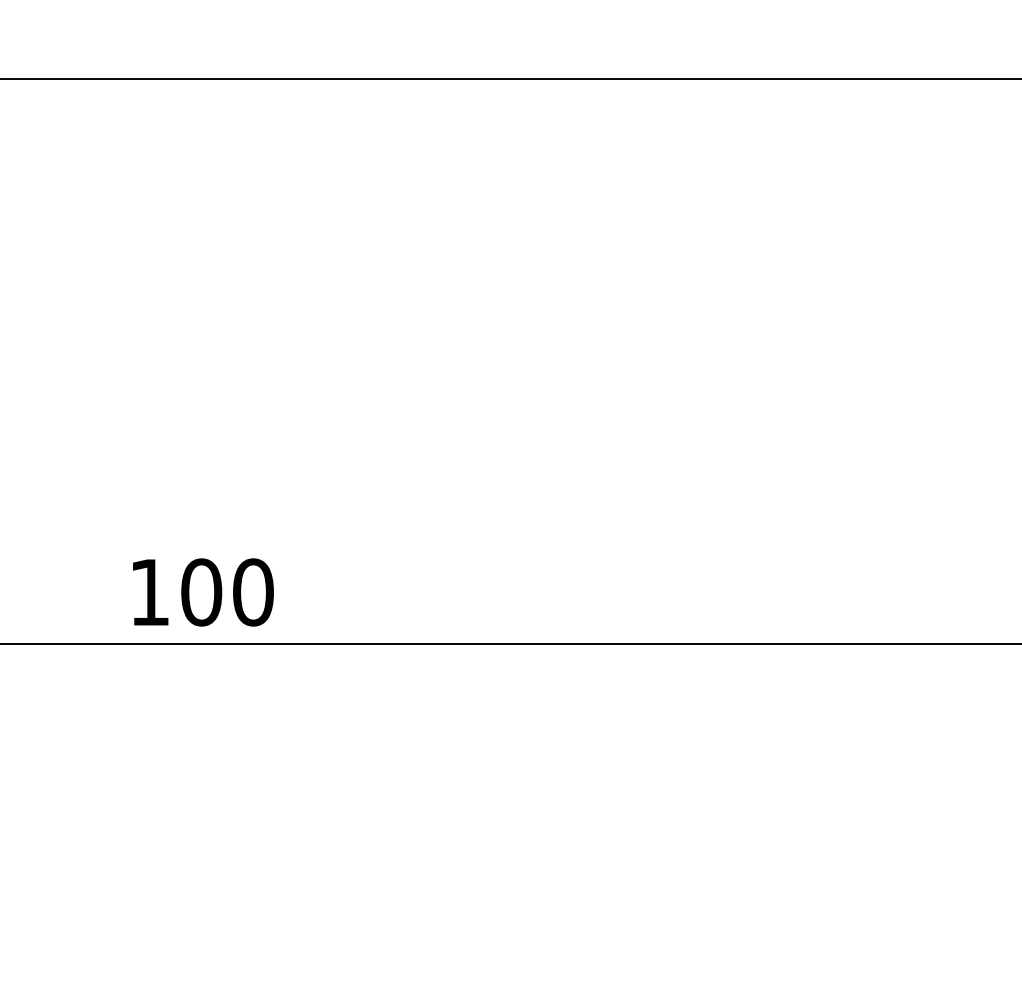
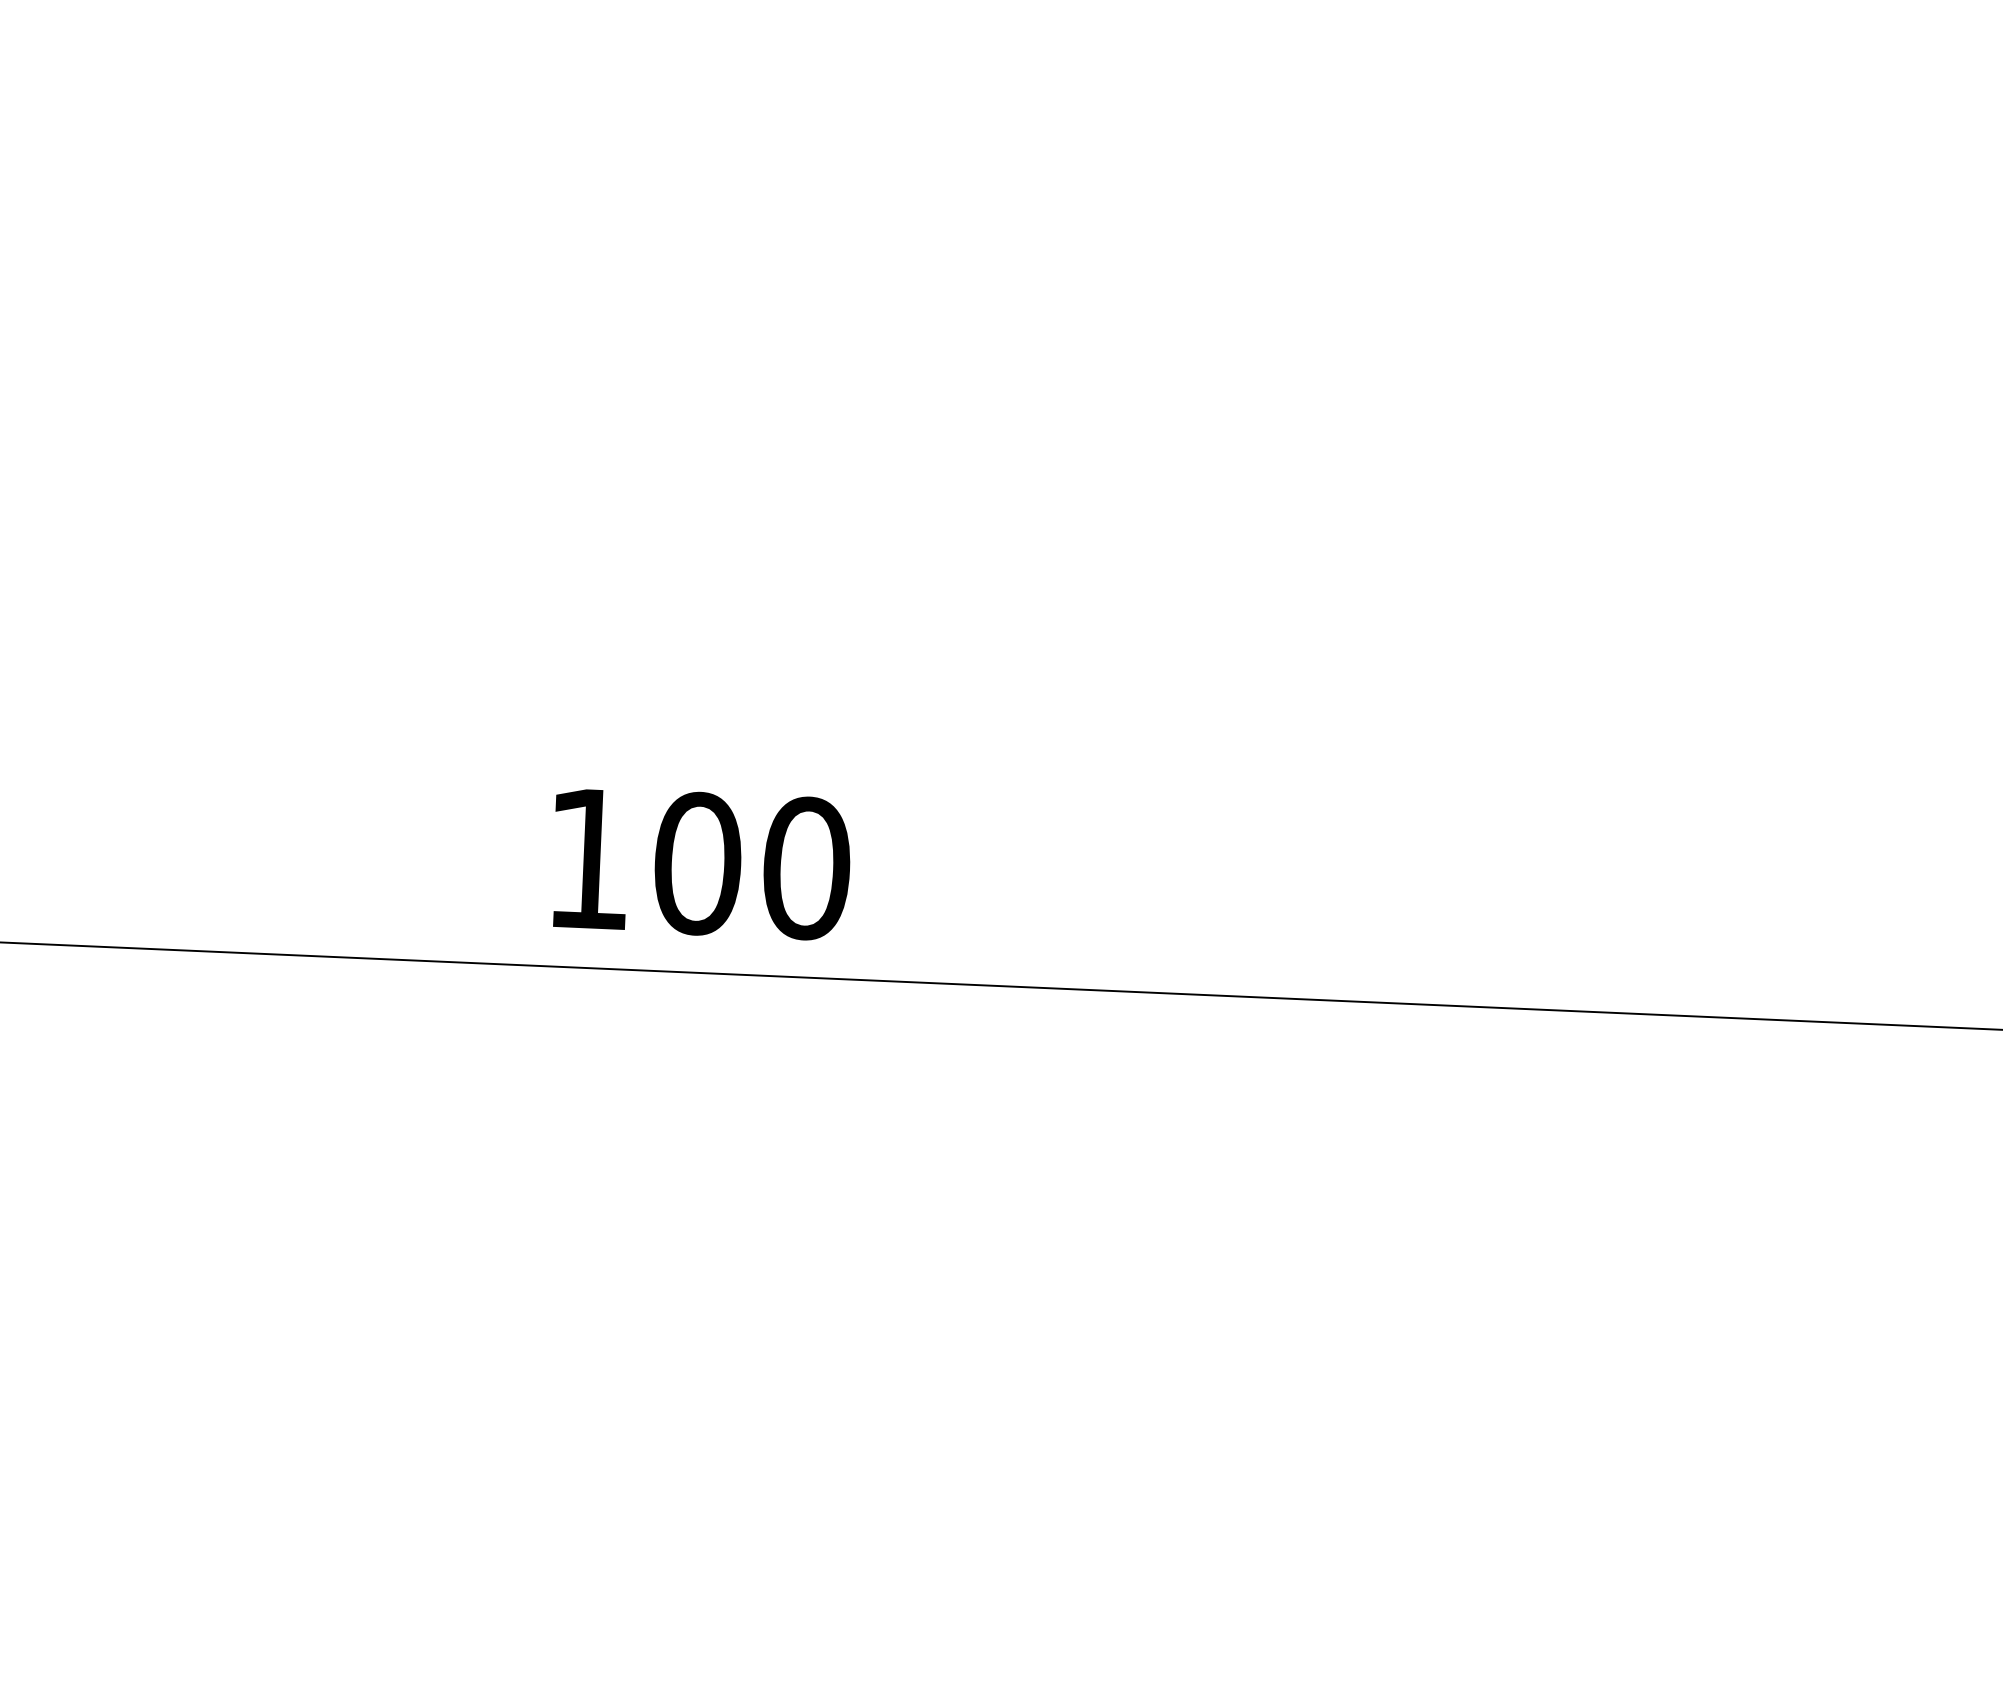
text: (203, 592) -> (701, 863), moved

